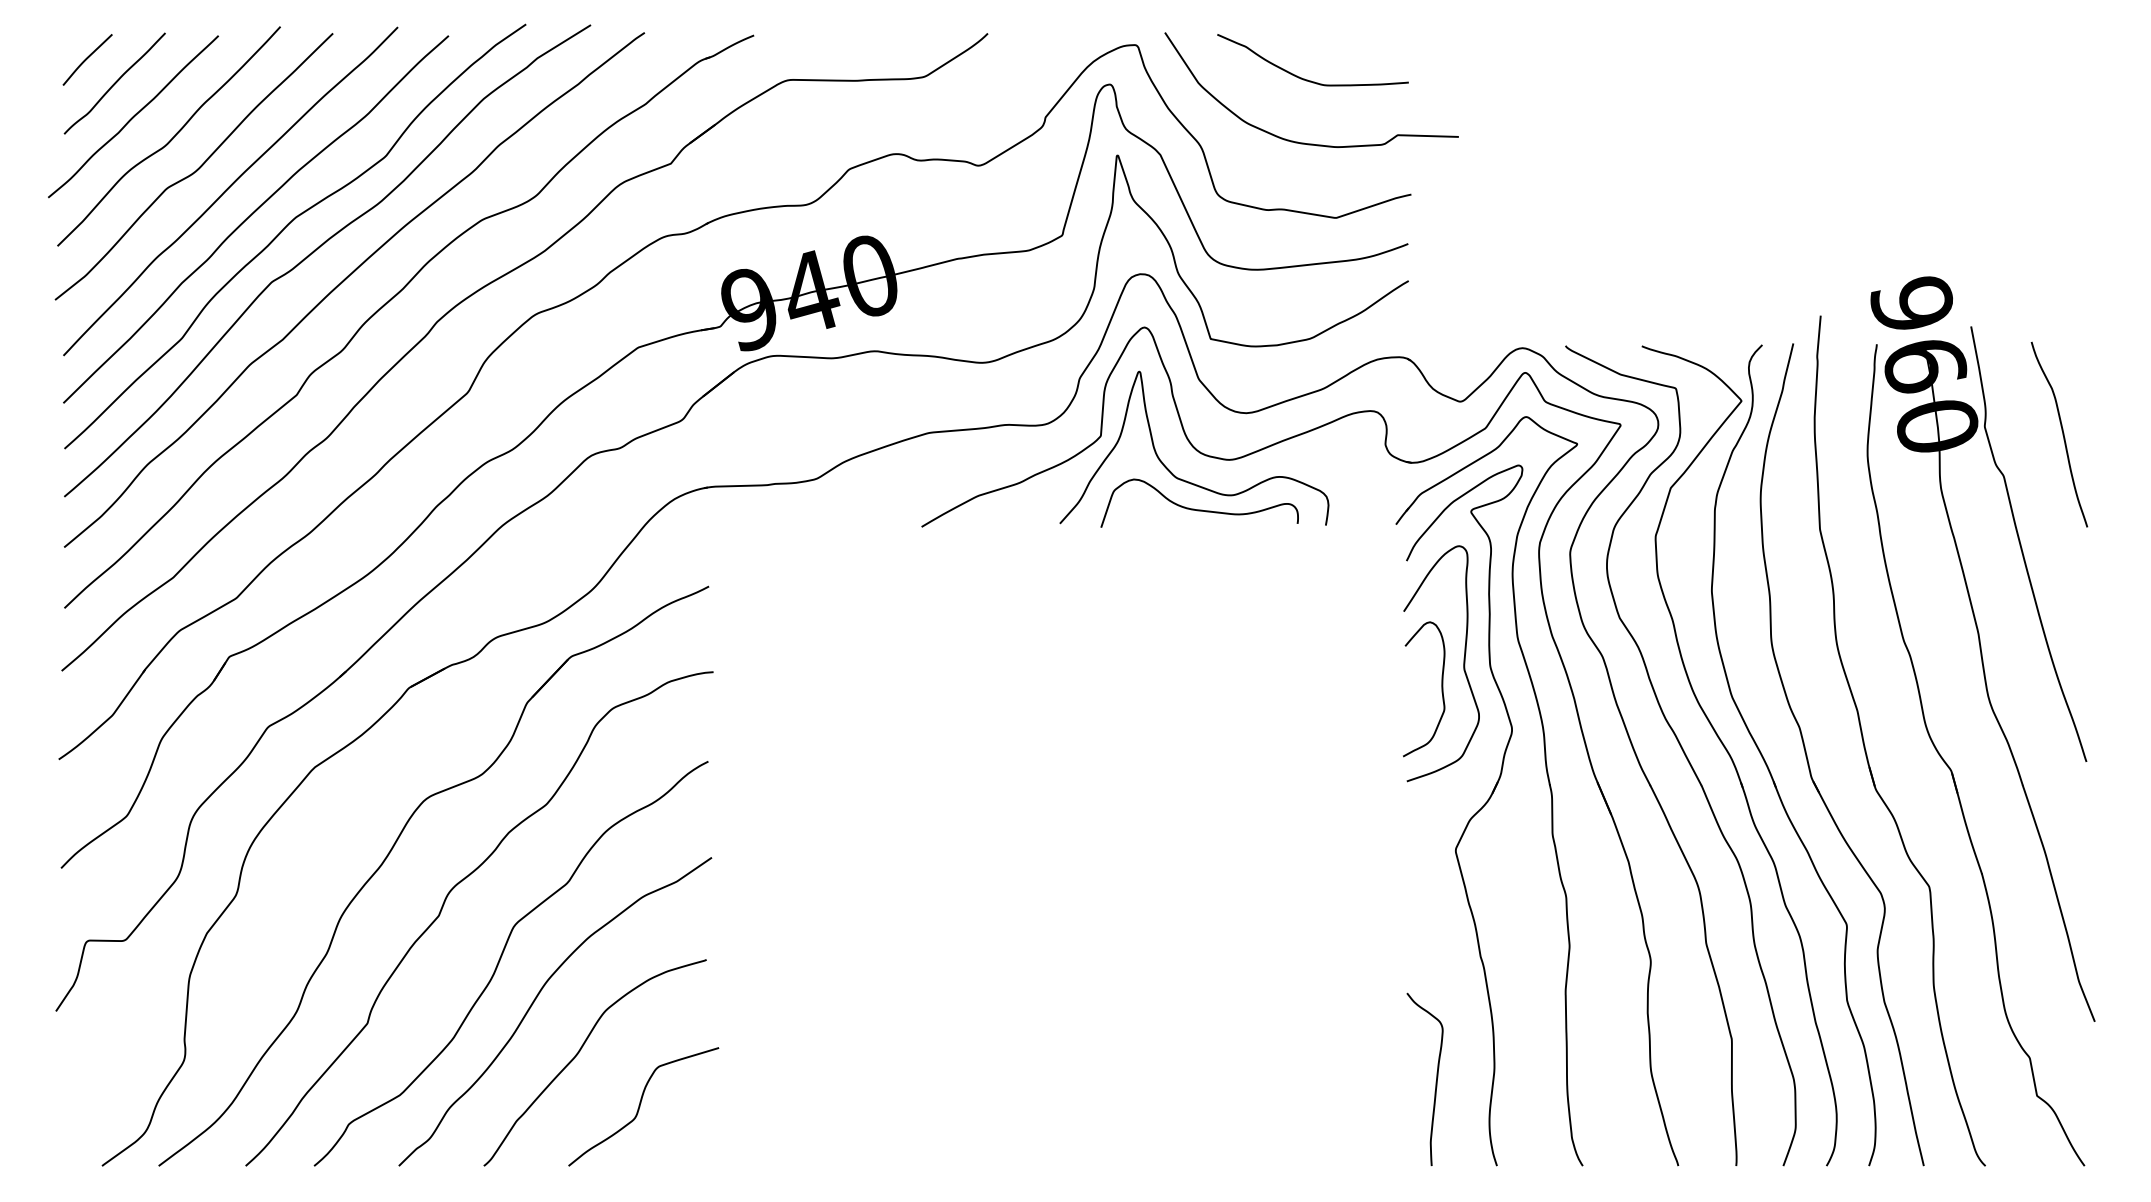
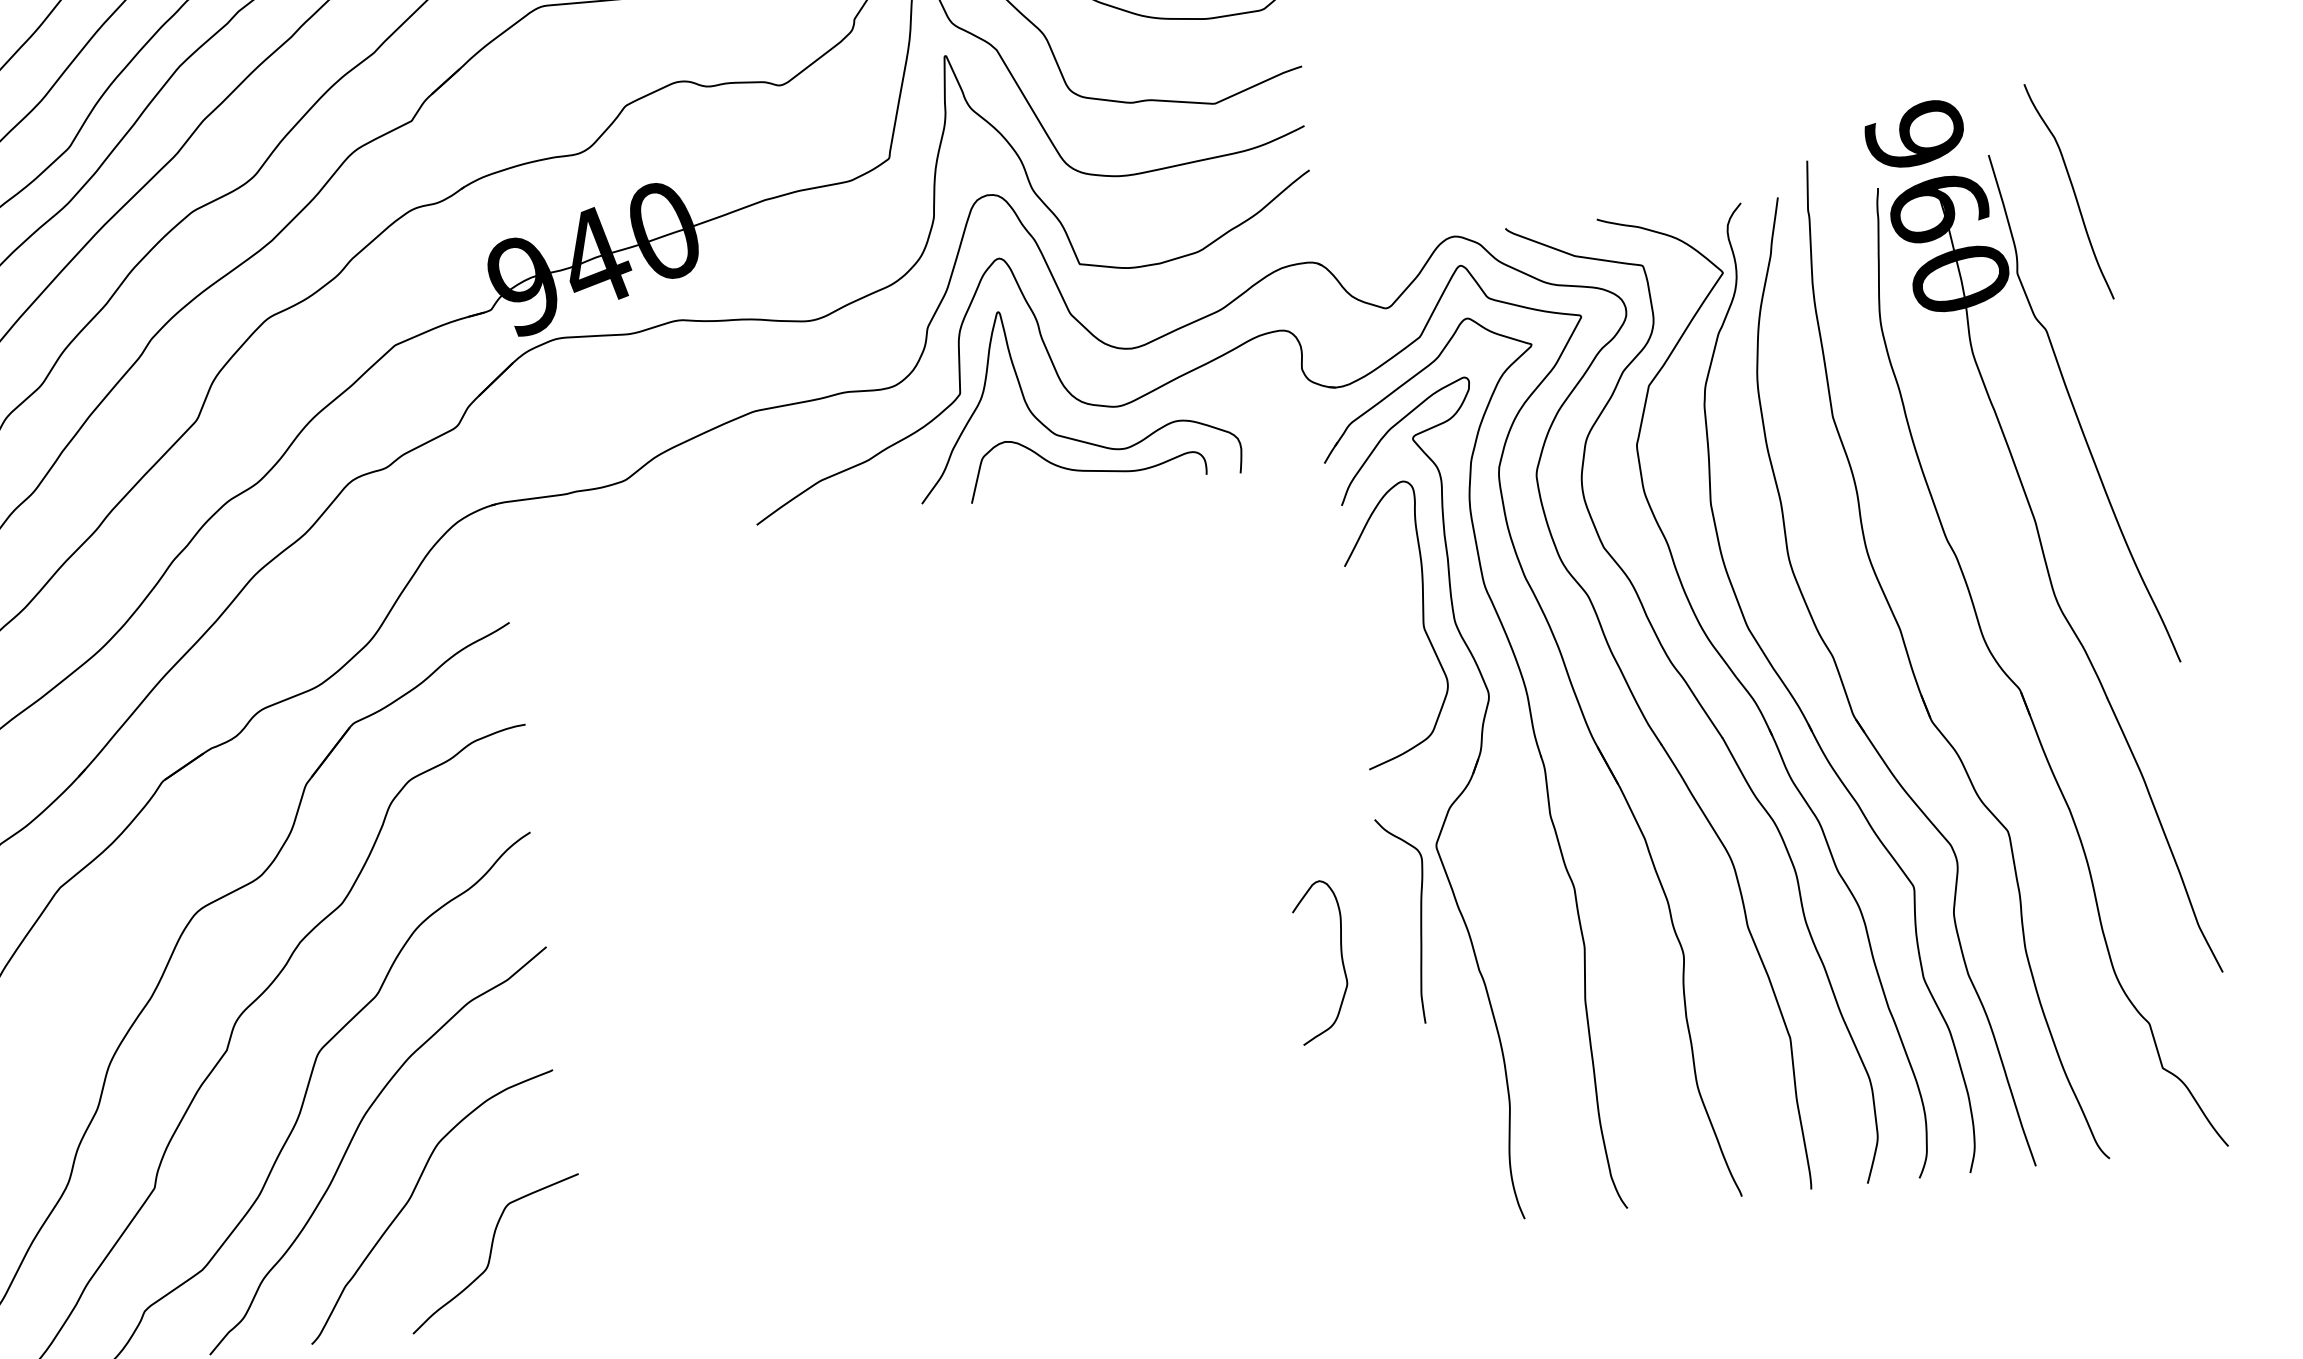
curve: (2062, 434) -> (2072, 191), moved
curve: (1441, 689) -> (1341, 960), moved
curve: (1435, 1081) -> (1419, 921), moved

